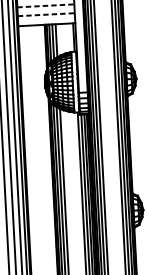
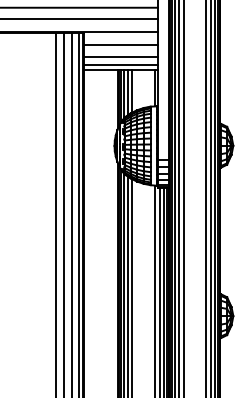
line: (46, 6) -> (121, 45), dashed -> solid
line: (46, 14) -> (121, 56), dashed -> solid
line: (46, 21) -> (120, 65), added

